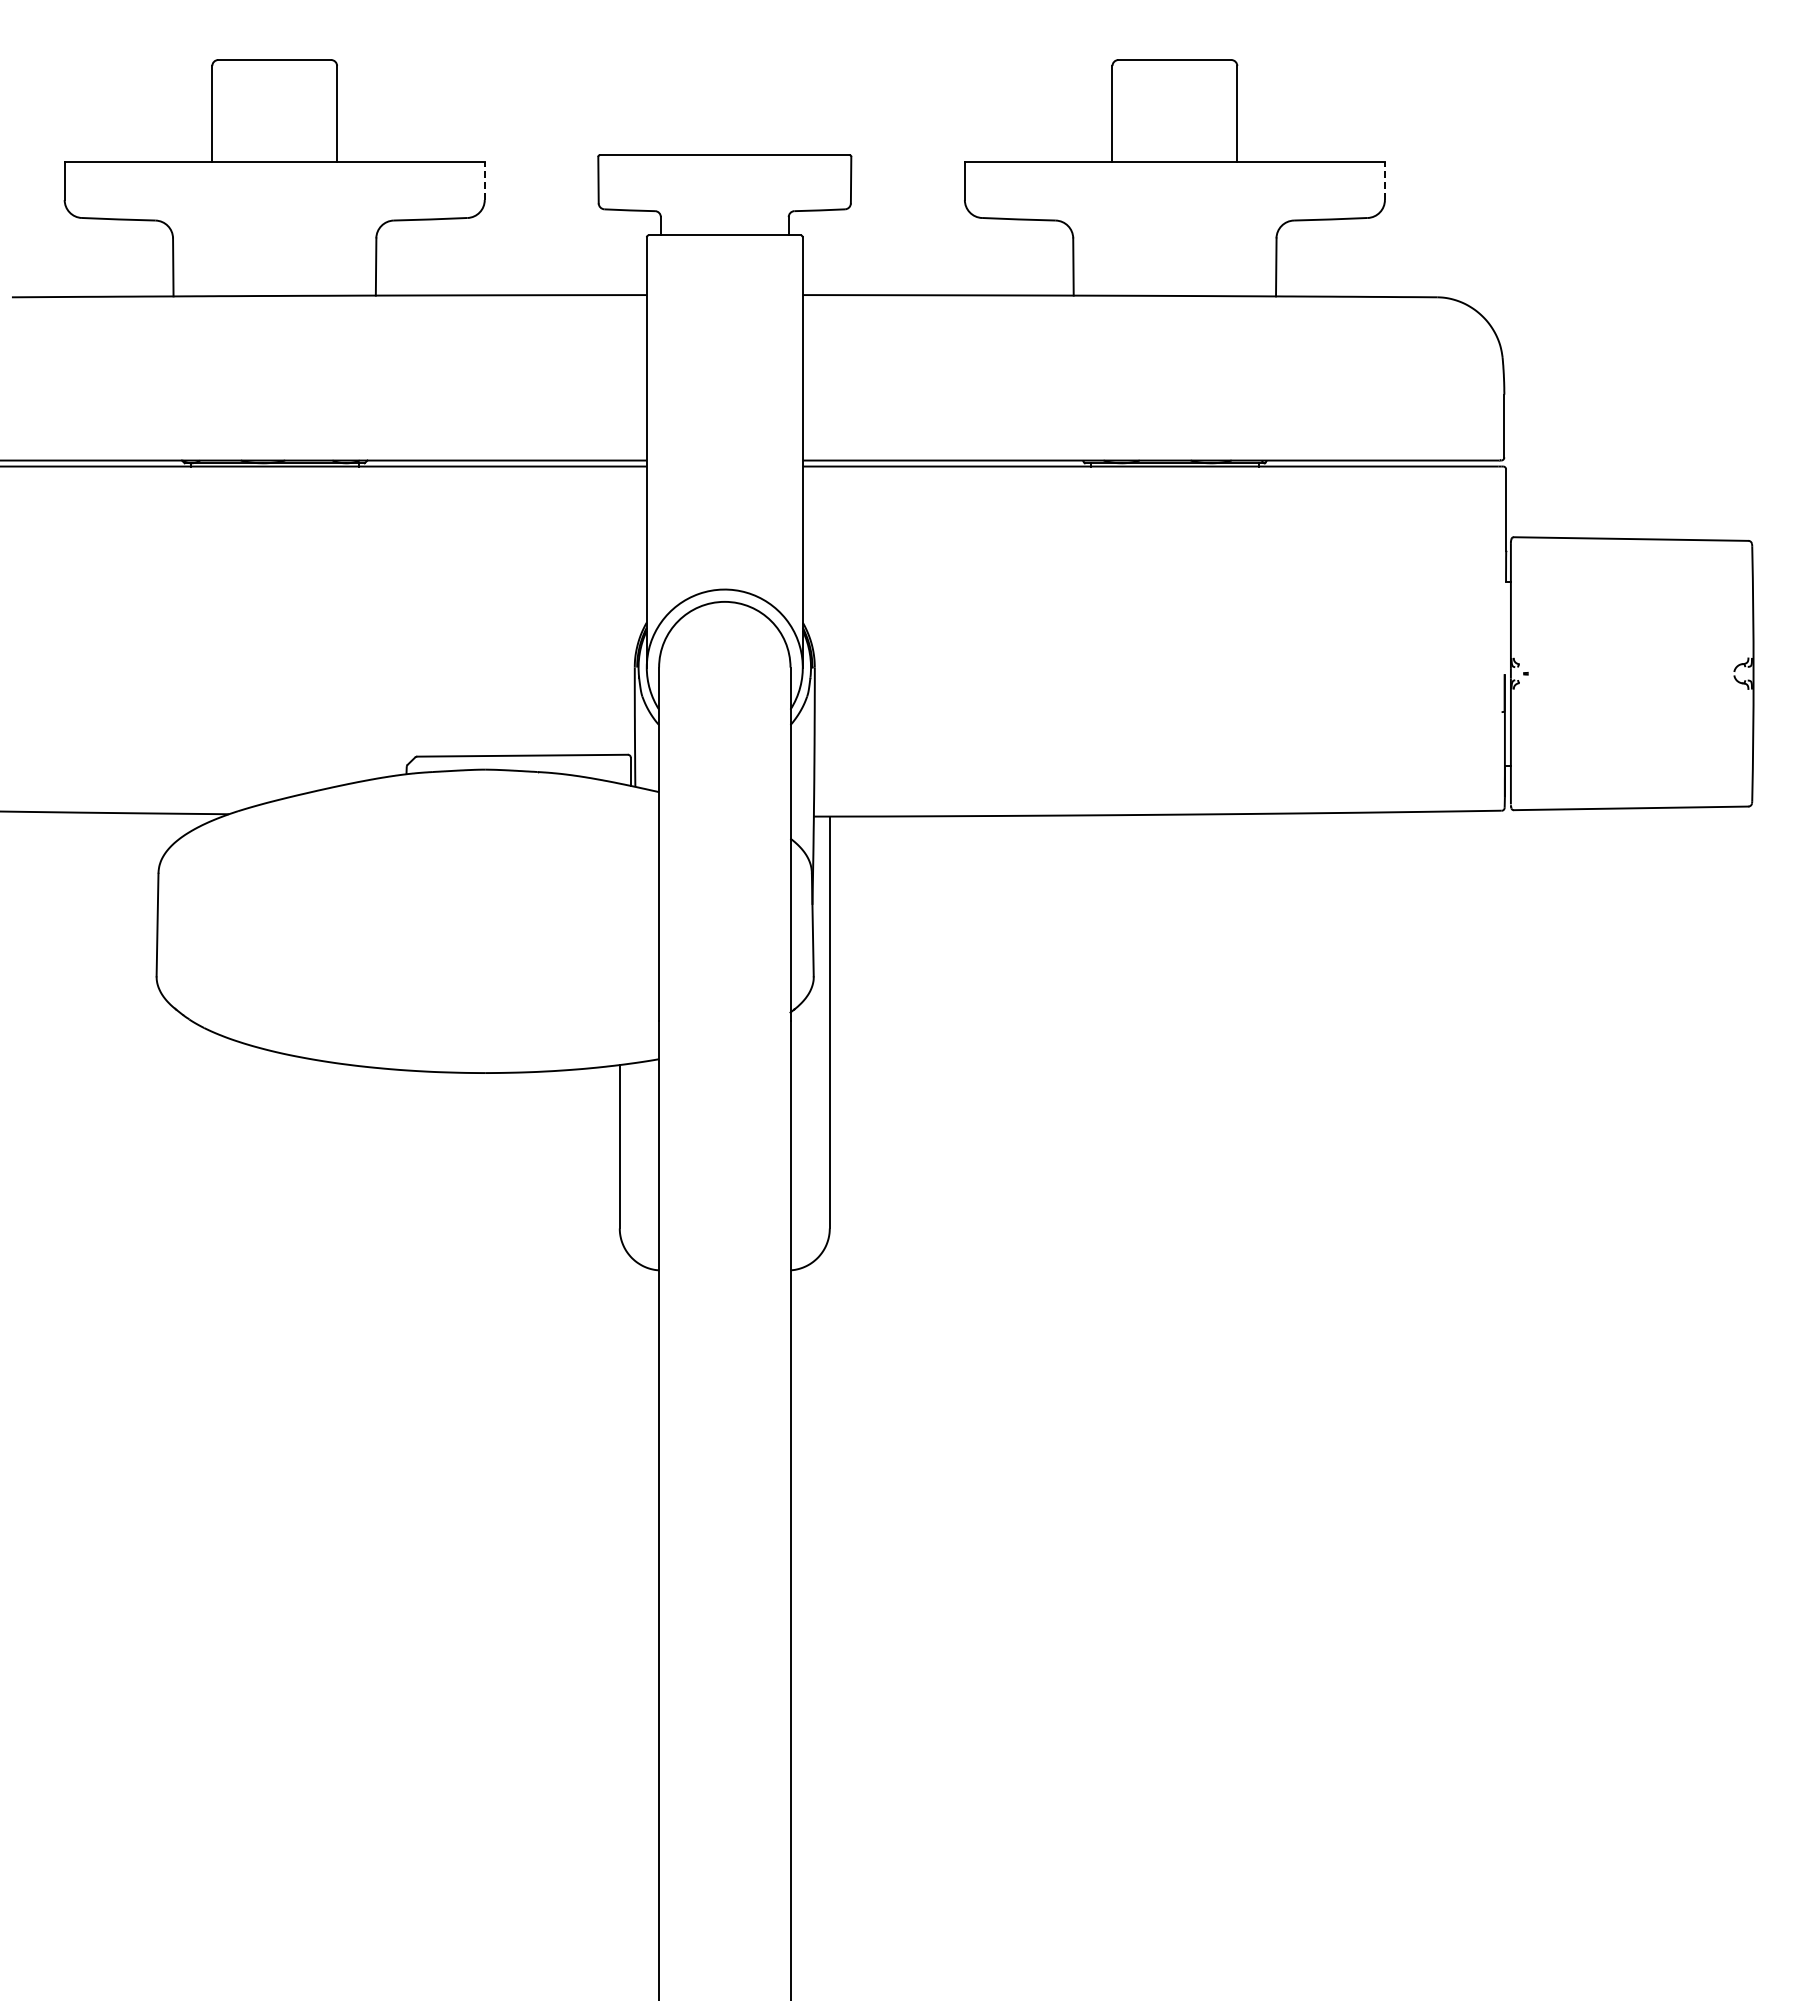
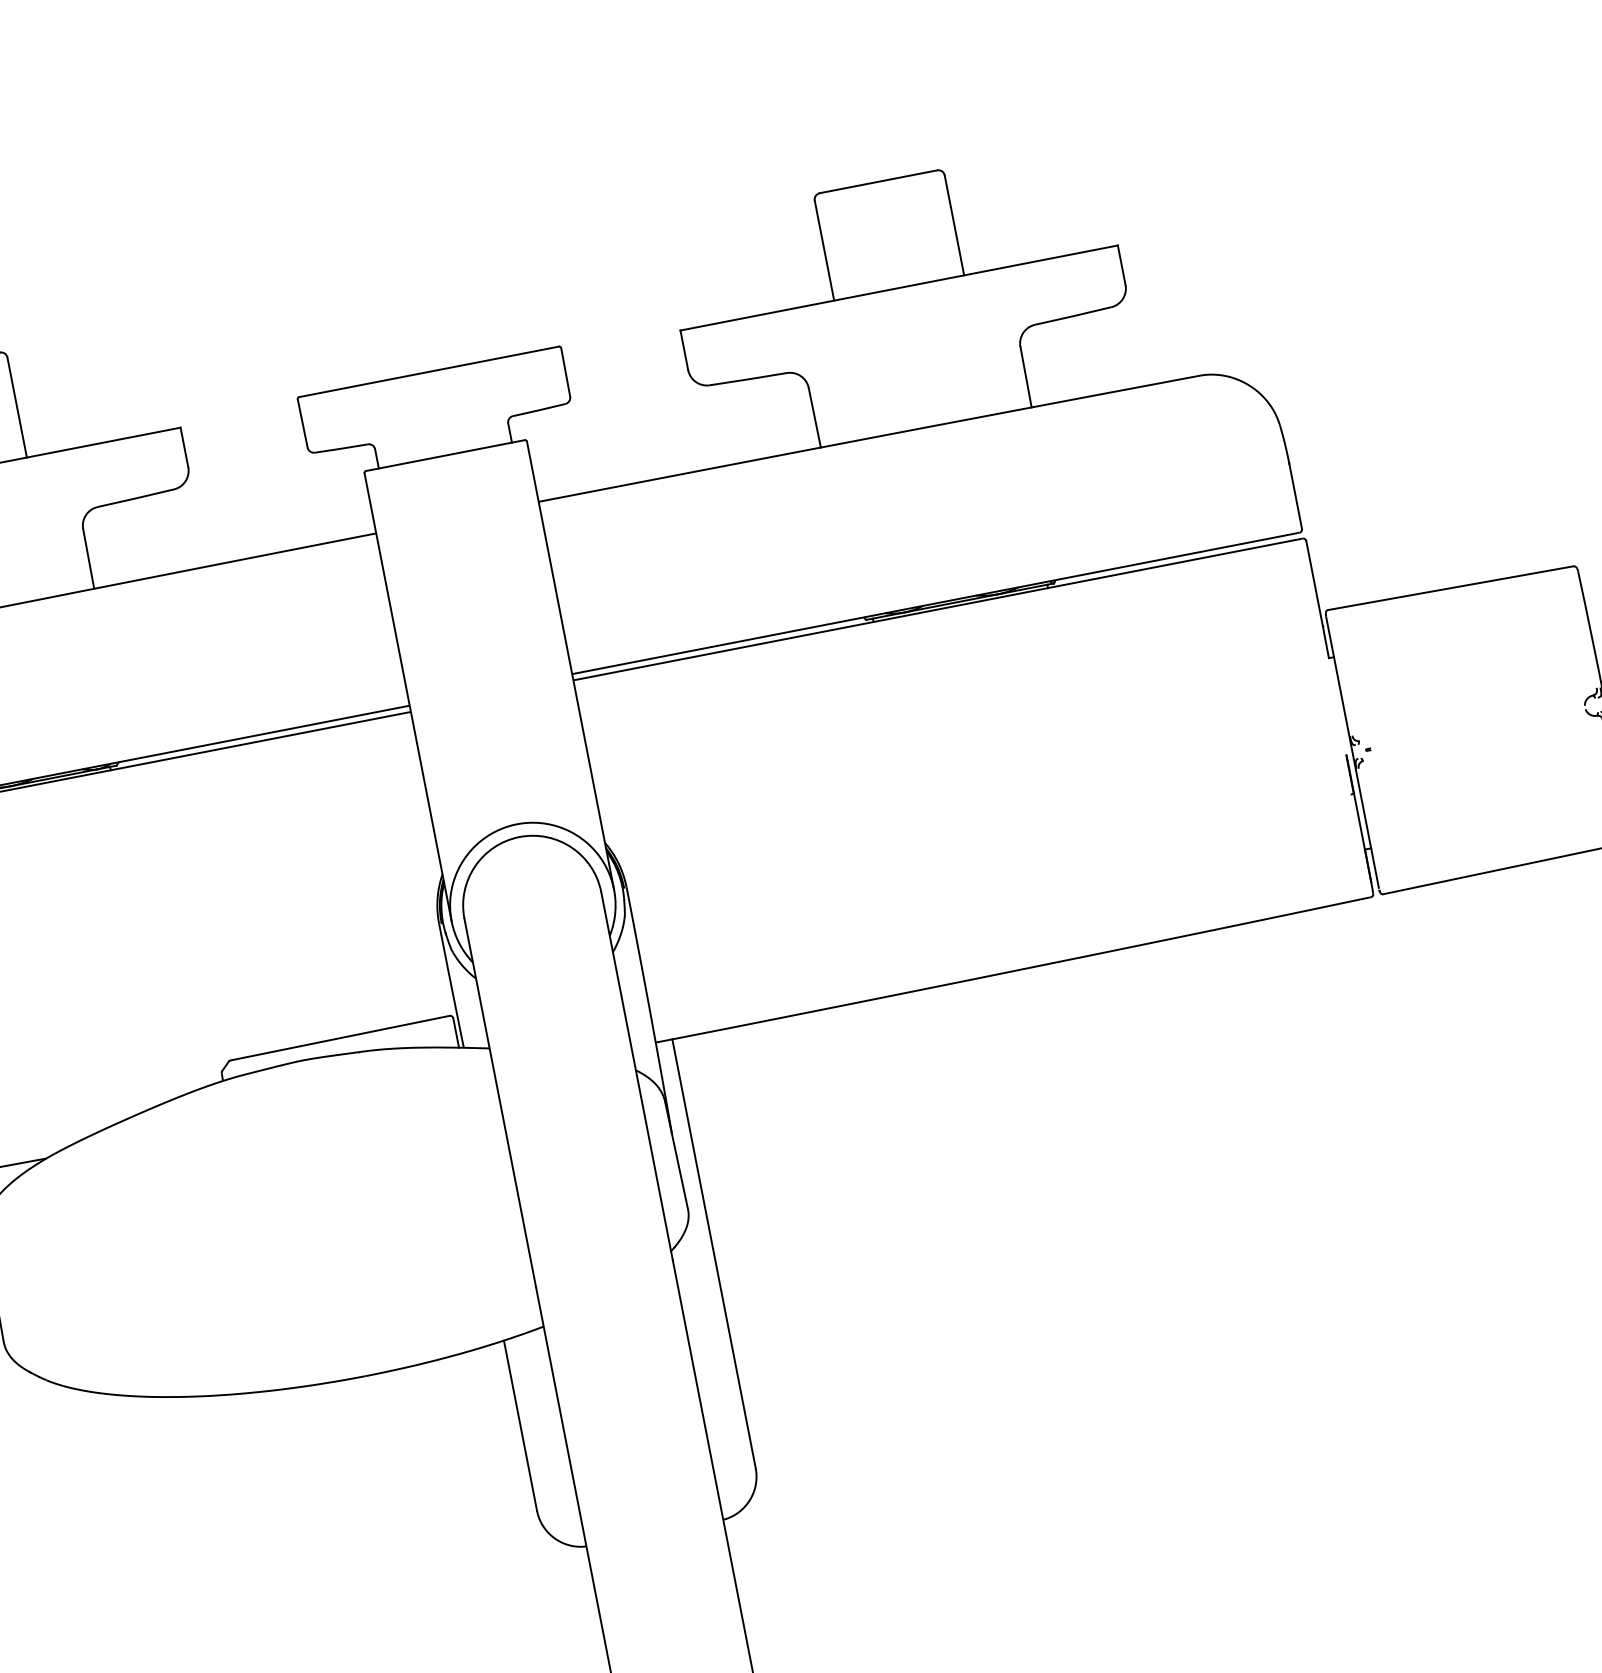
line: (484, 181) -> (184, 448), dashed -> solid
line: (1384, 181) -> (1121, 265), dashed -> solid

